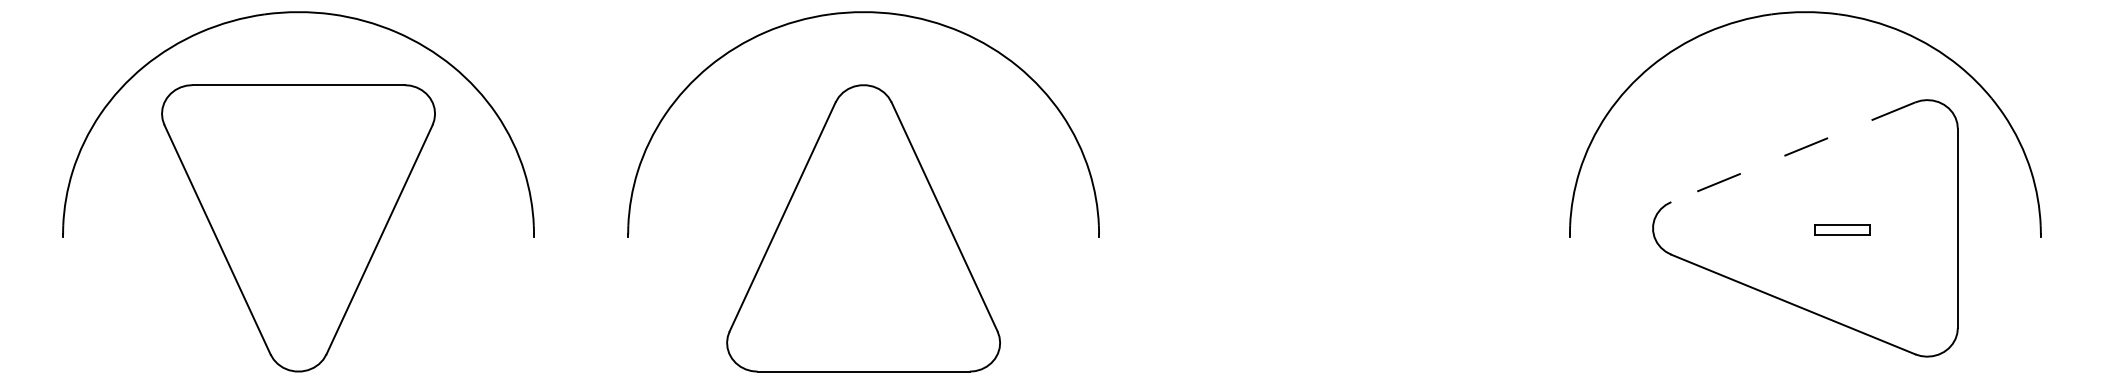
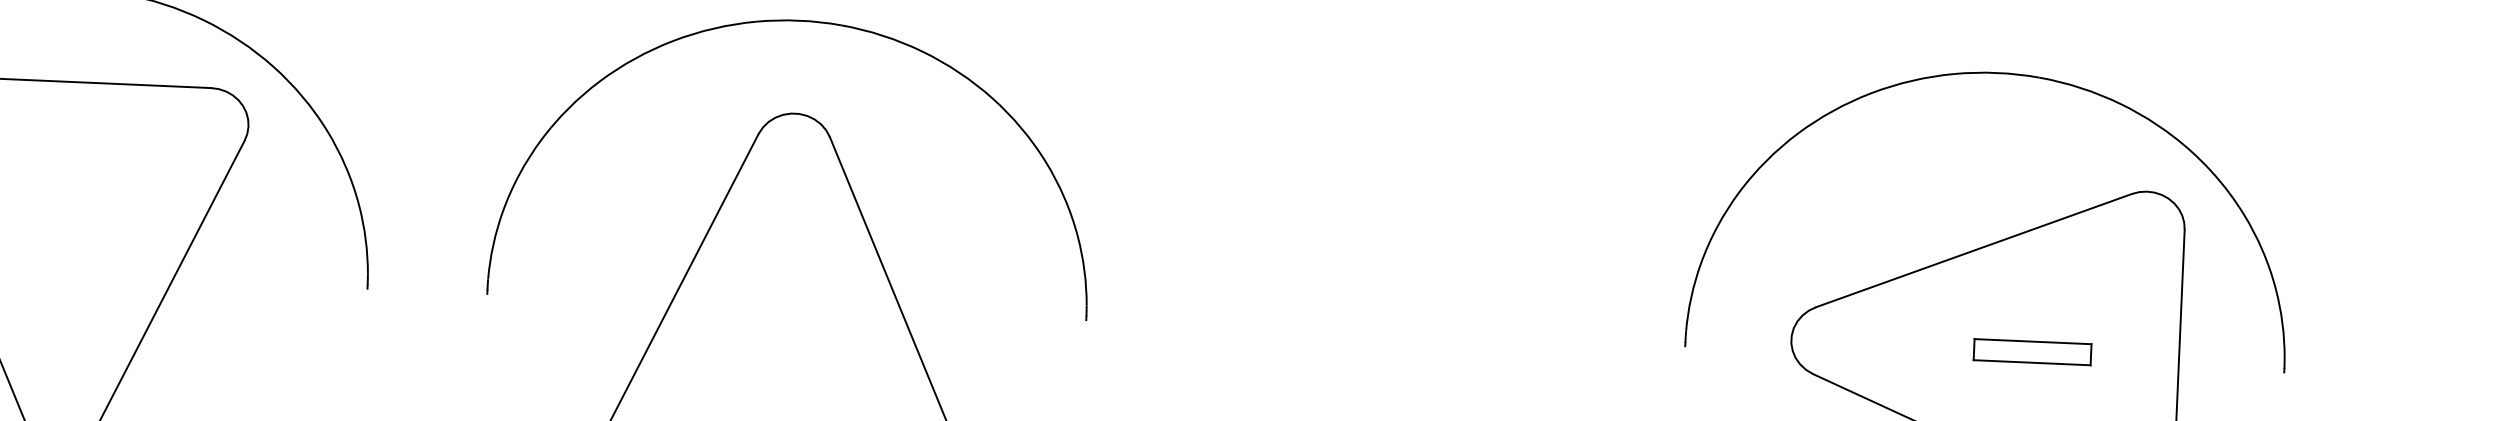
line: (1793, 152) -> (1974, 250), dashed -> solid
part: (1842, 229) -> (2032, 351), size x1.67

